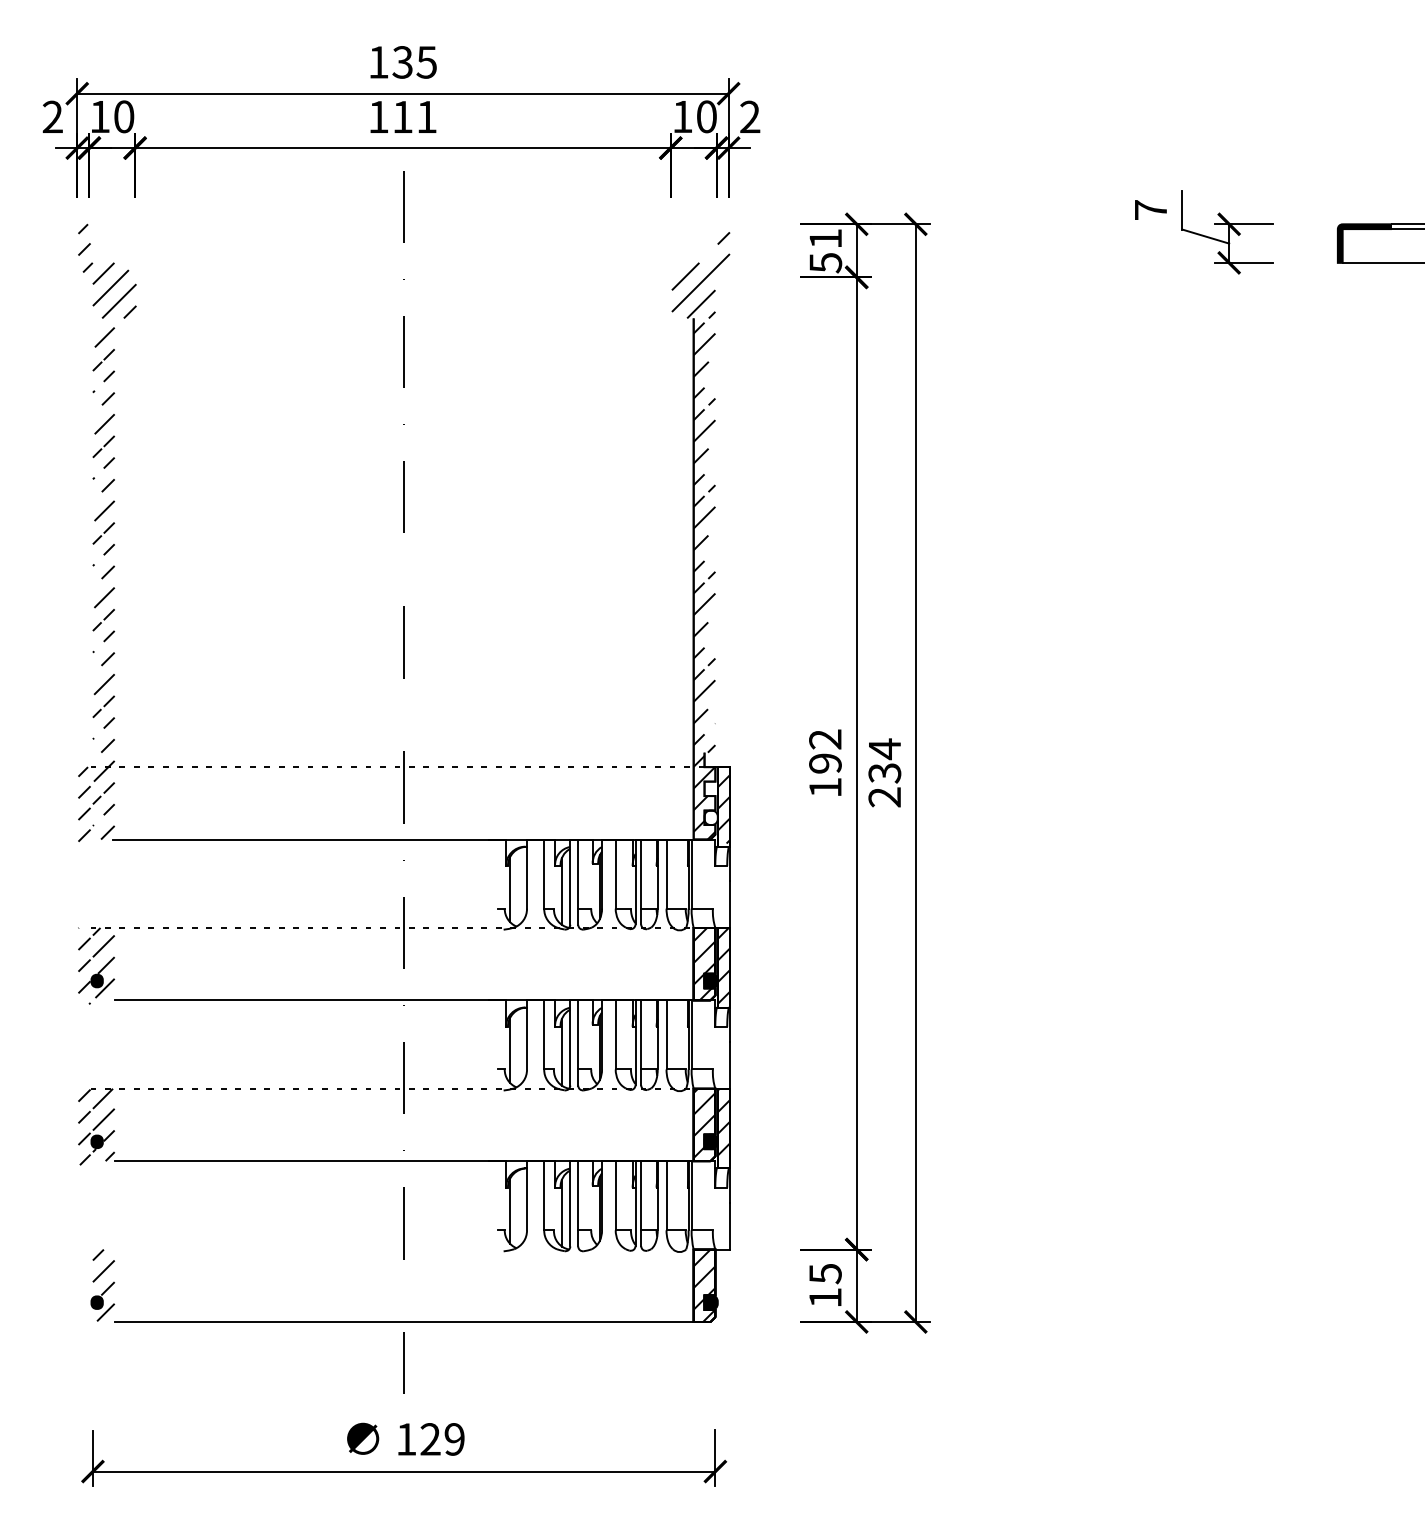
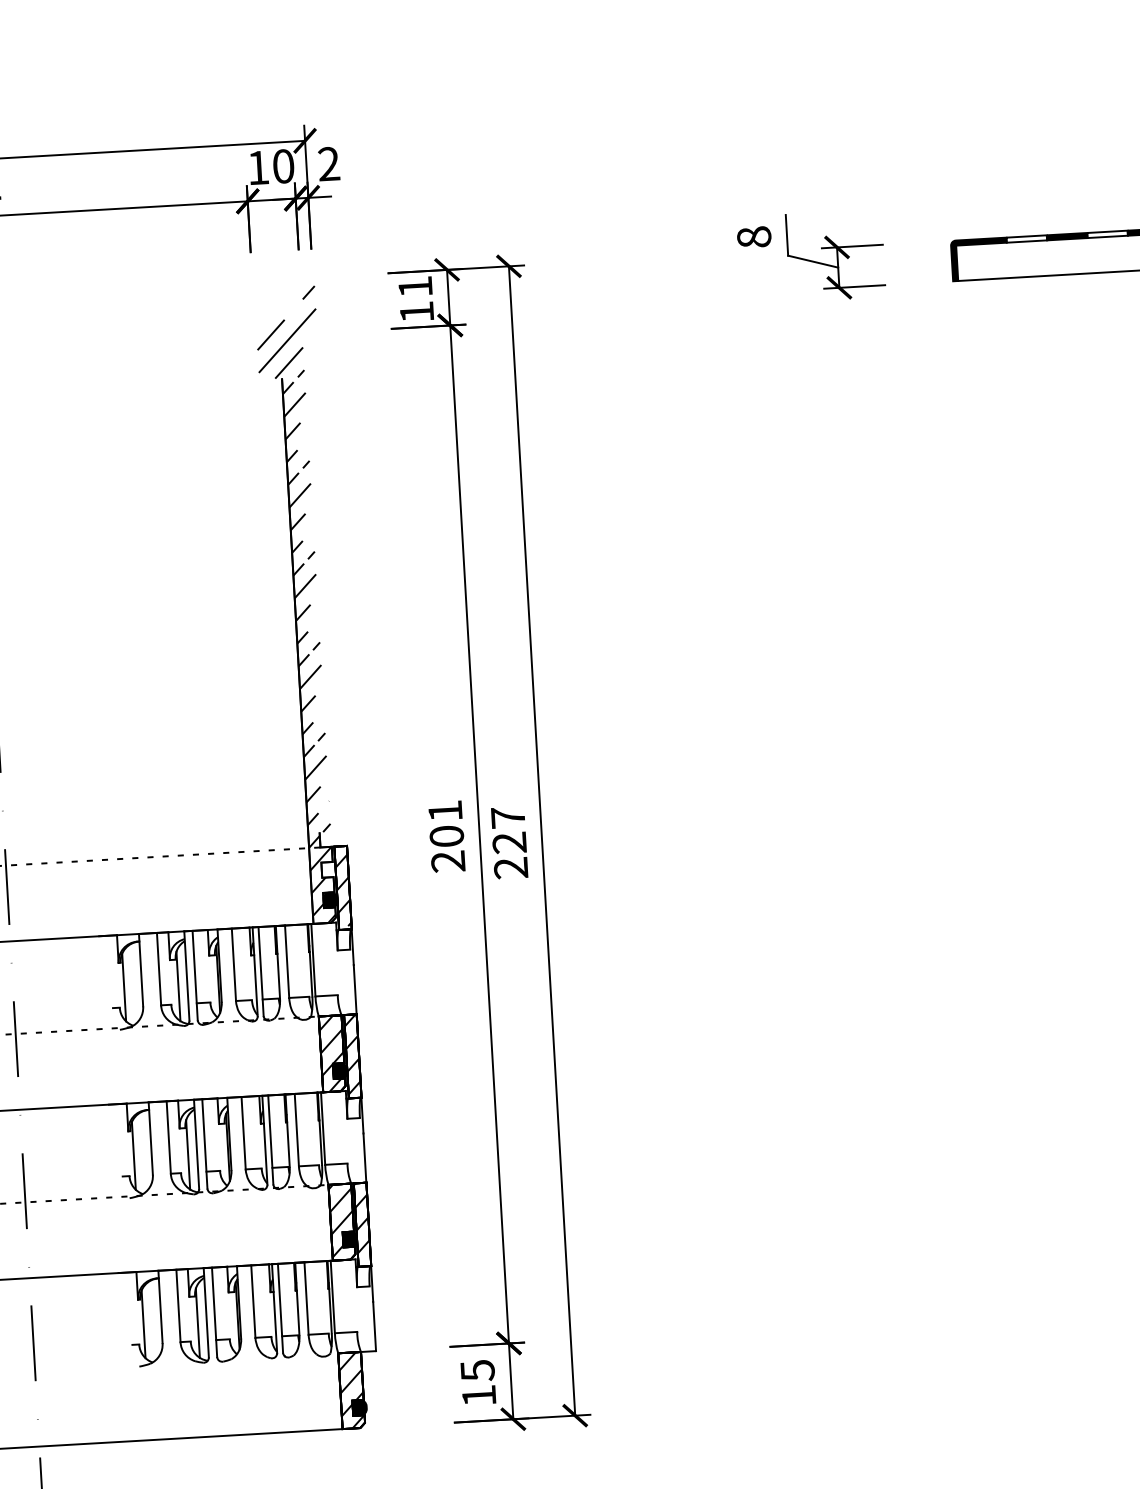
text: (1150, 210) -> (753, 237), 7 -> 8
text: (825, 263) -> (416, 312), 51 -> 11
text: (885, 760) -> (509, 829), 234 -> 227
text: (825, 763) -> (446, 836), 192 -> 201
fill: (710, 817) -> (329, 899), added

